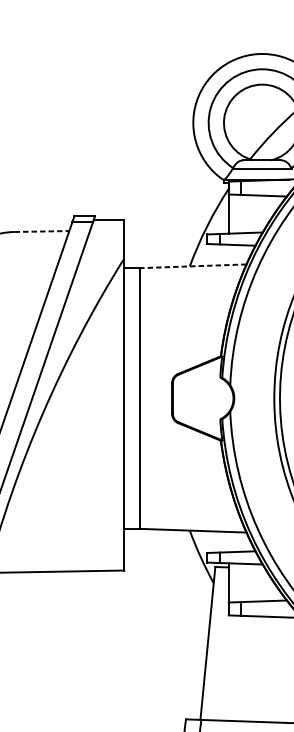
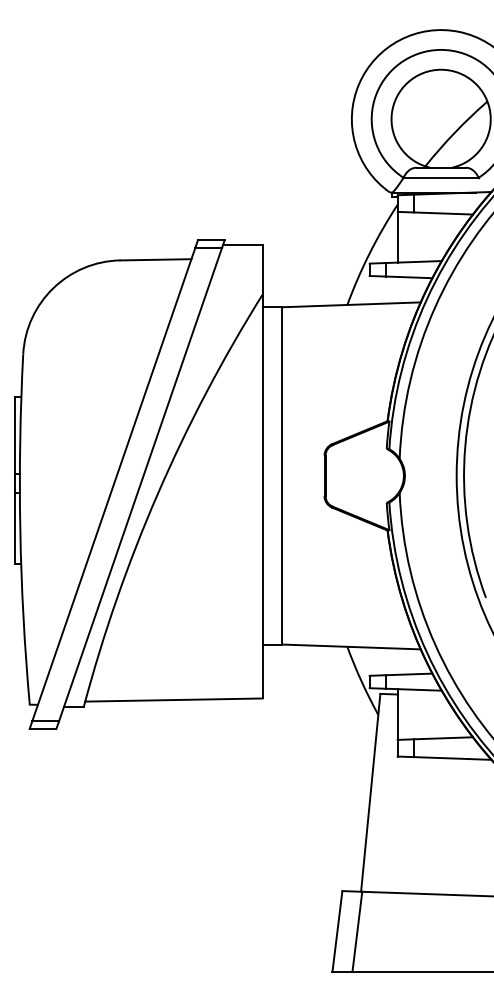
line: (42, 231) -> (156, 259), dashed -> solid
line: (193, 266) -> (351, 304), dashed -> solid

